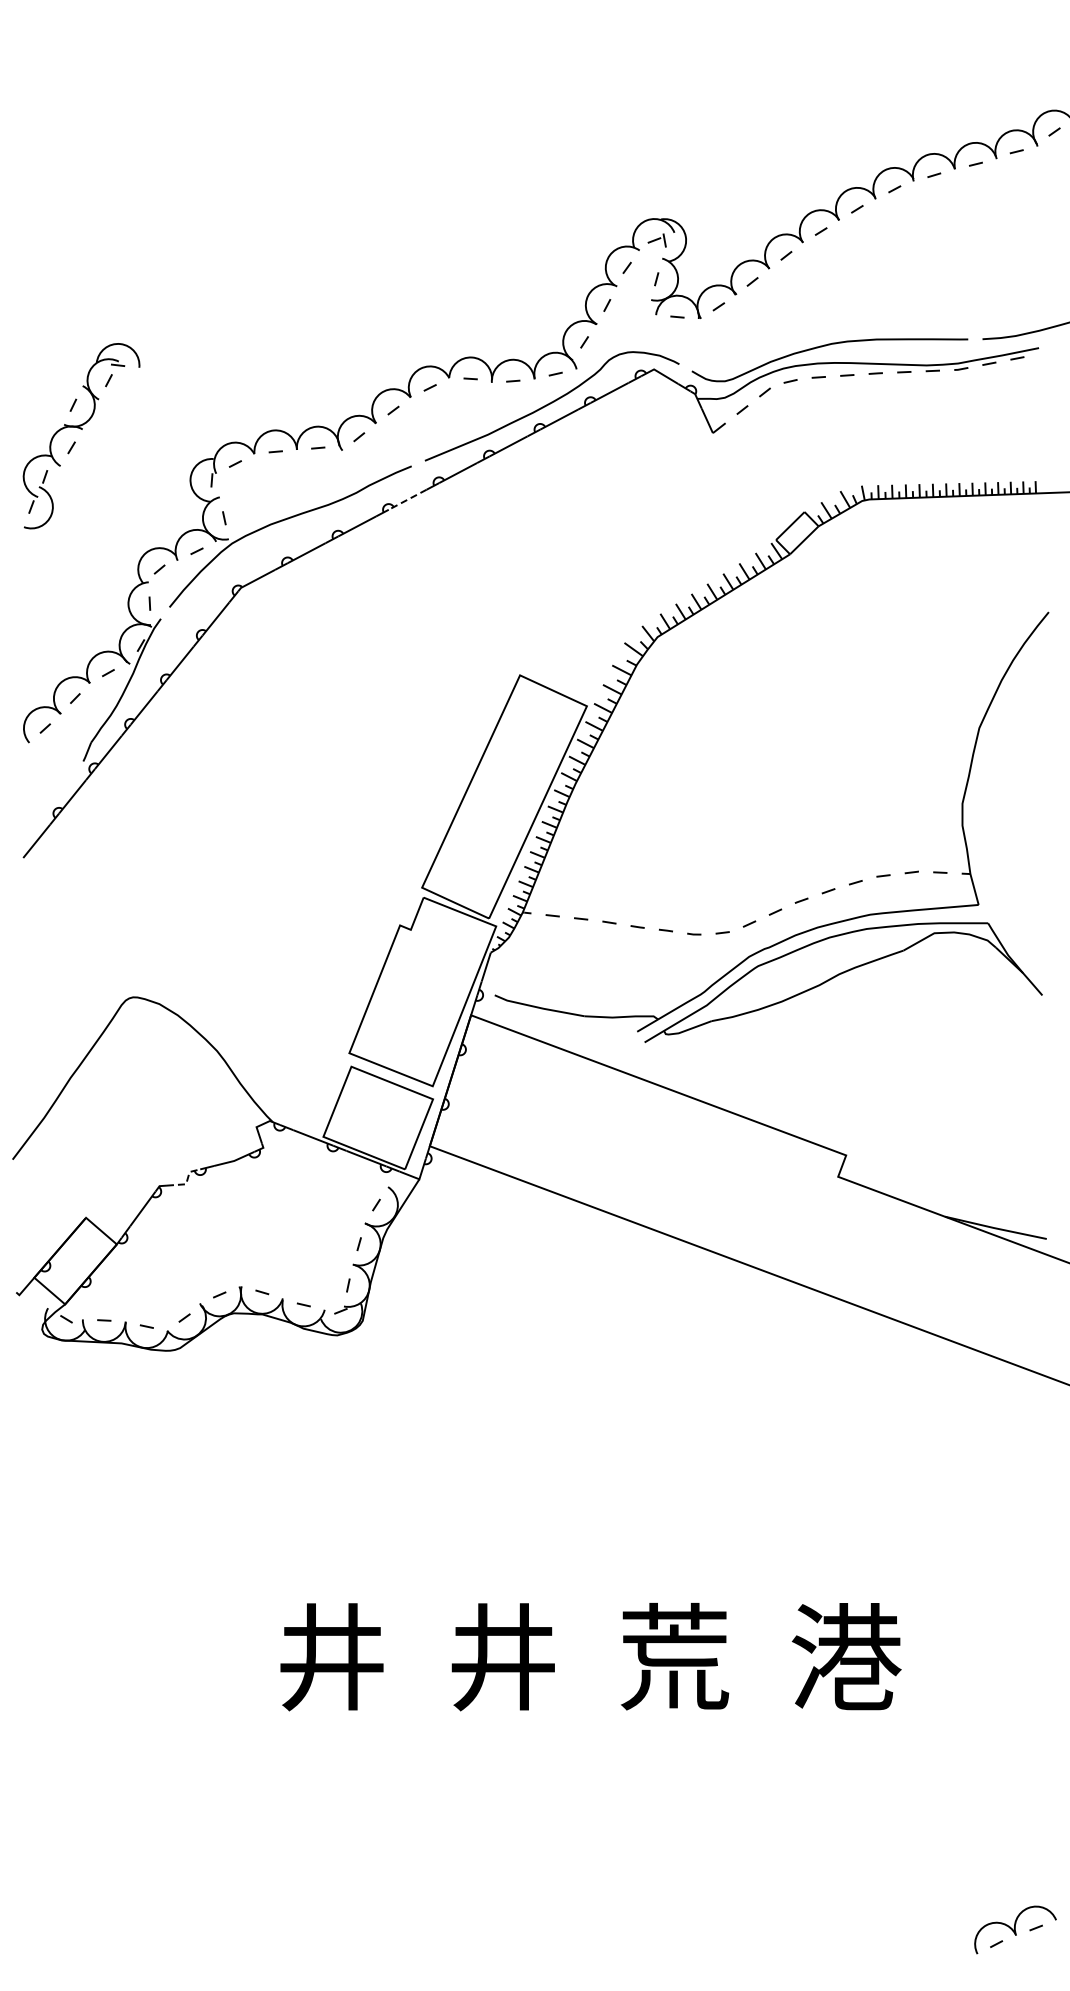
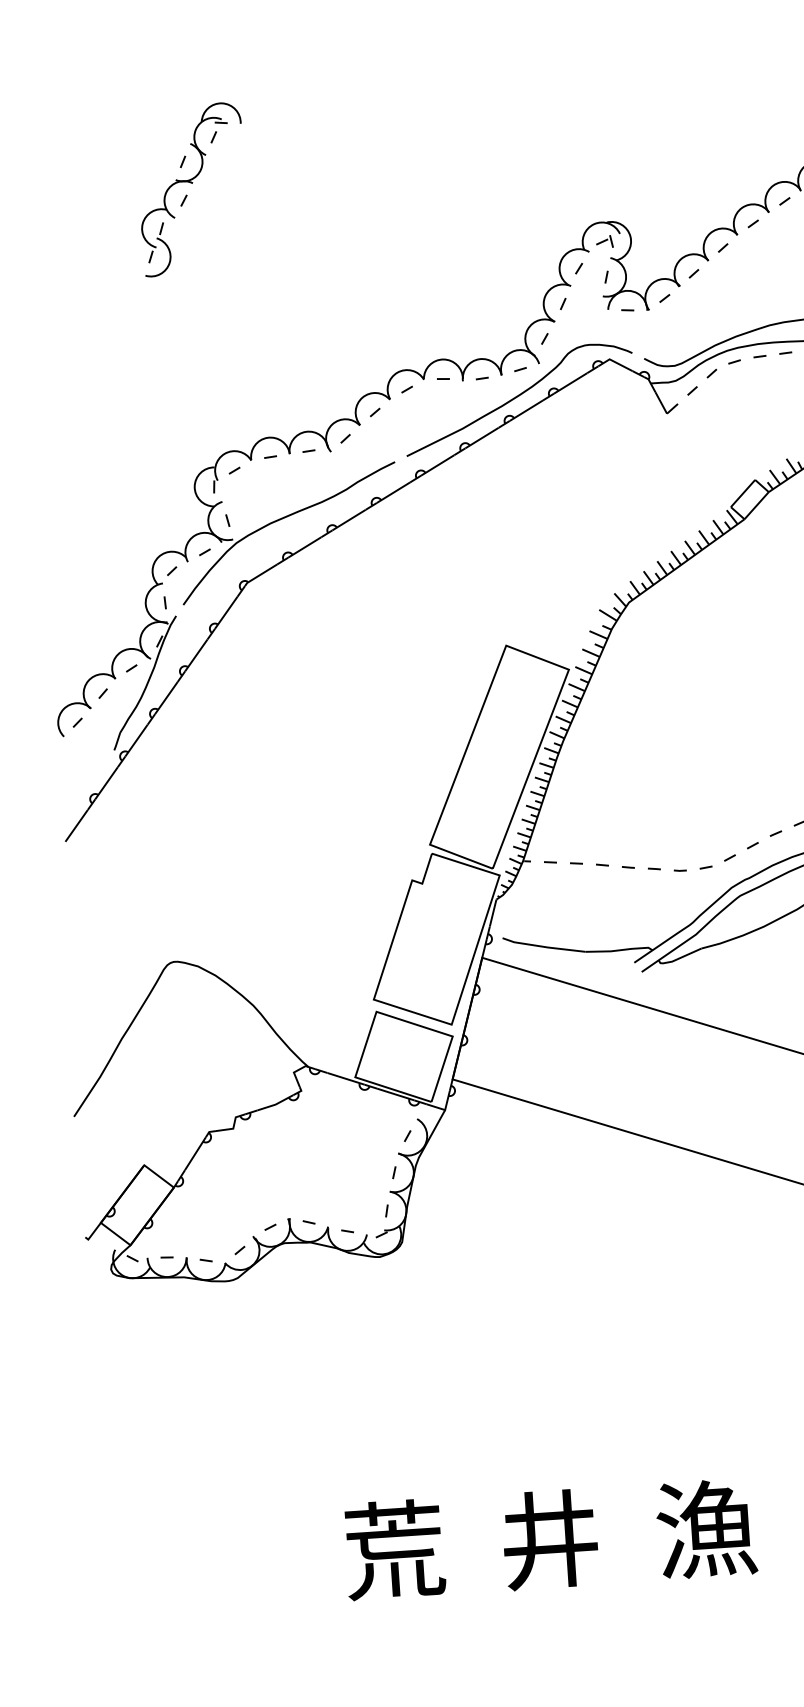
part: (81, 429) -> (191, 183), moved
line: (407, 499) -> (393, 492), dashed -> solid
line: (186, 1182) -> (233, 1127), dashed -> solid
text: (332, 1656) -> (394, 1549), 井 -> 荒
text: (674, 1656) -> (705, 1528), 荒 -> 漁

